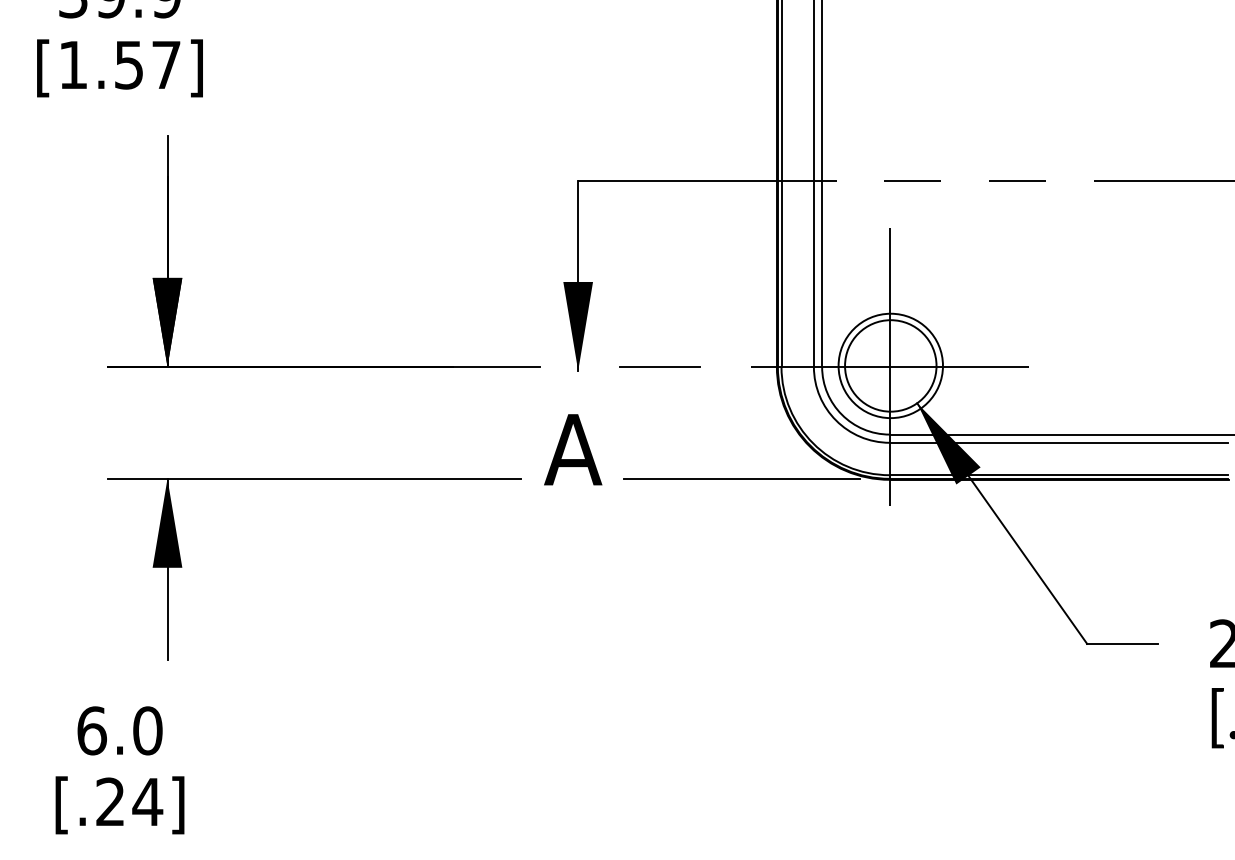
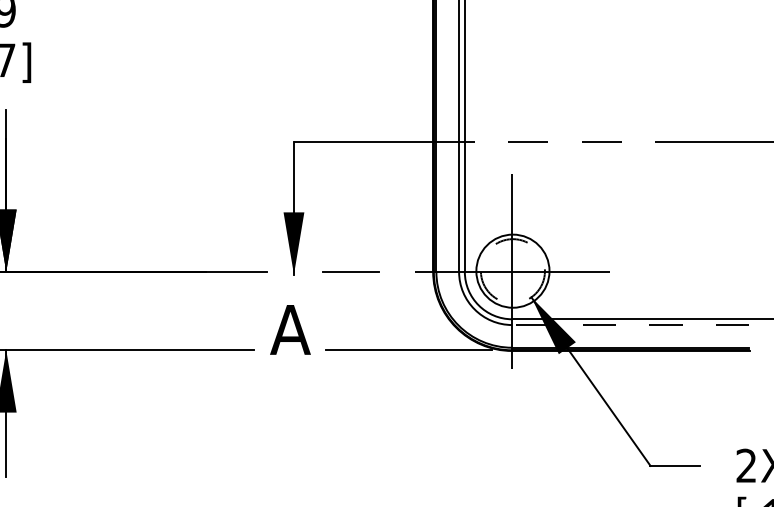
circle: (890, 365) -> (512, 270), solid -> dashed
line: (1058, 442) -> (630, 324), solid -> dashed

